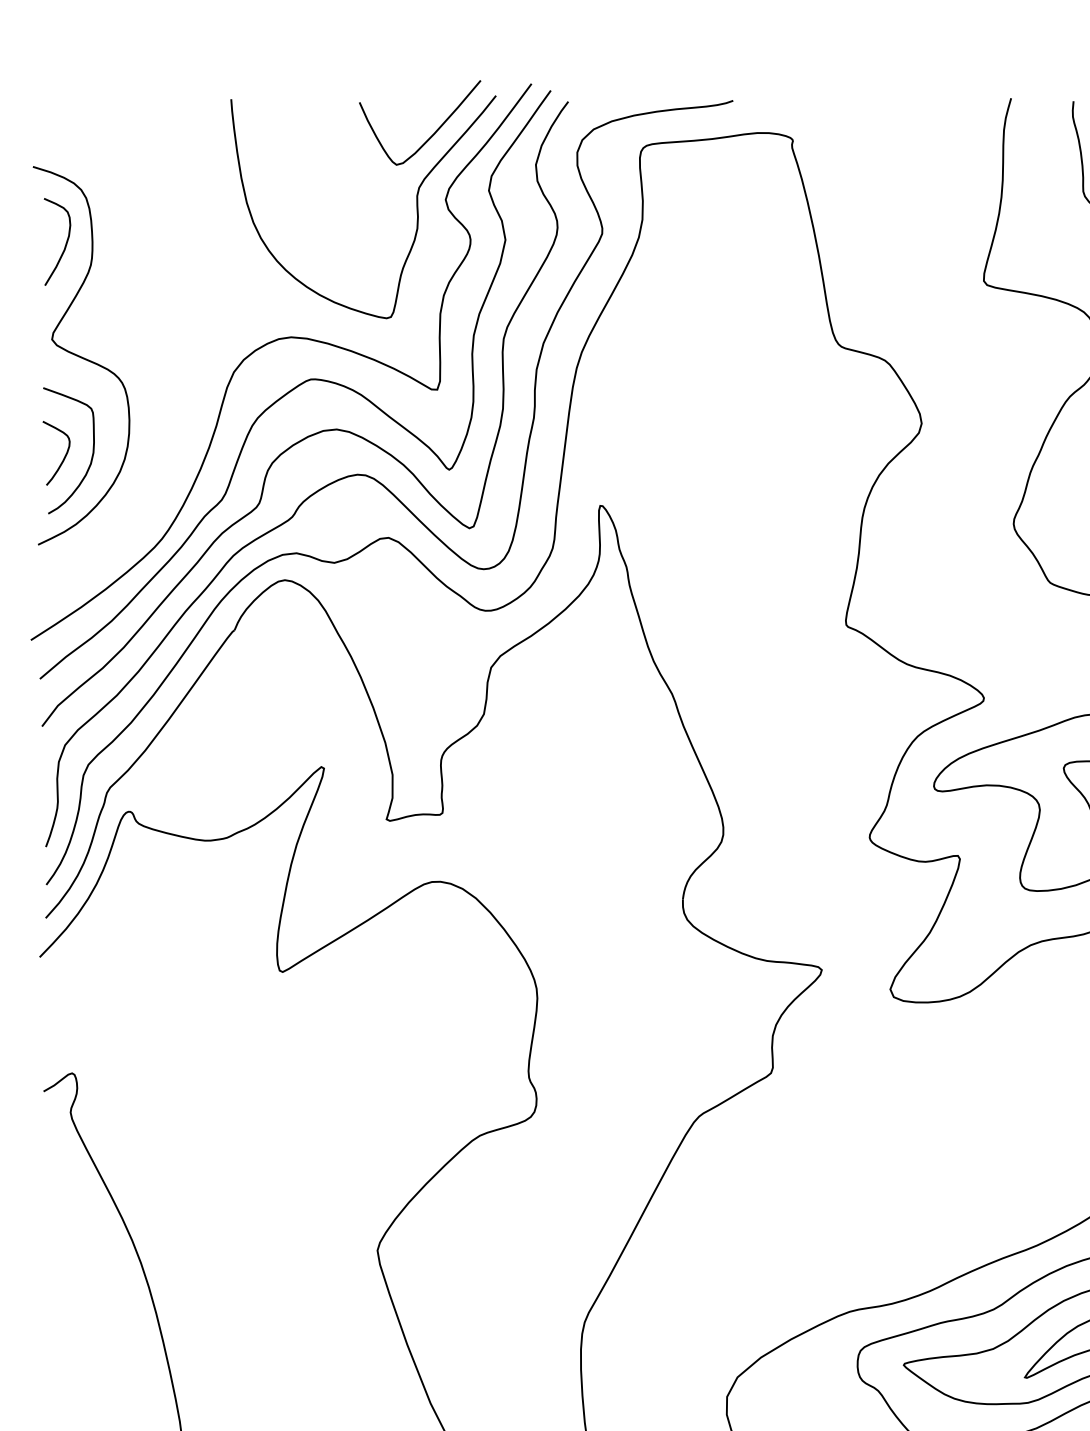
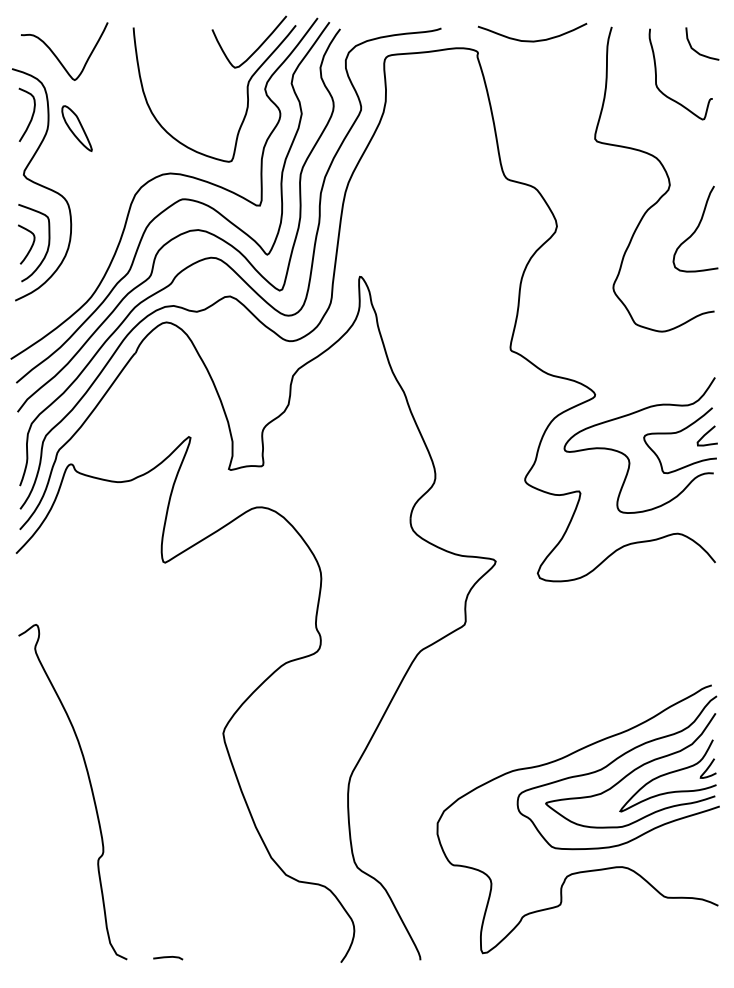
curve: (881, 120) -> (532, 40), added
curve: (107, 146) -> (57, 56), added
part: (138, 263) -> (76, 128), added

